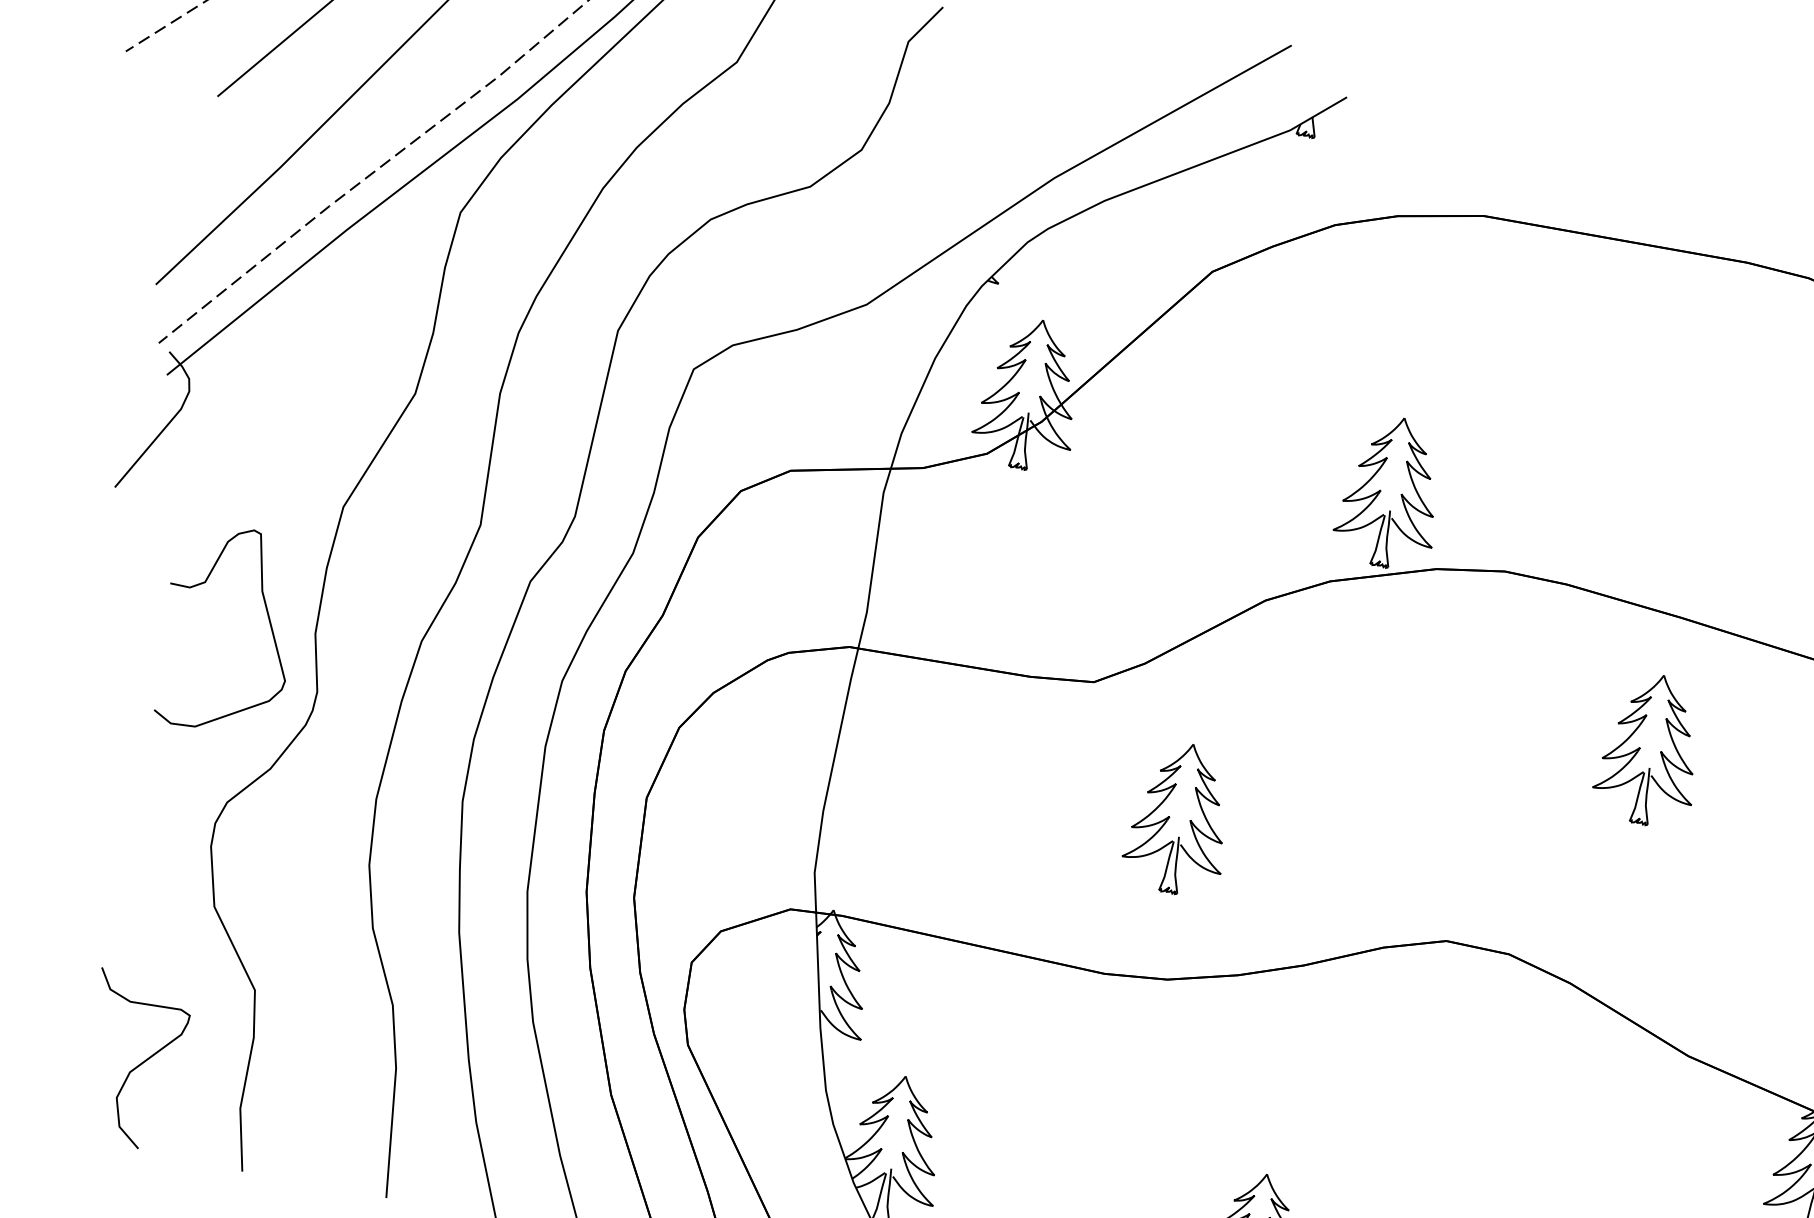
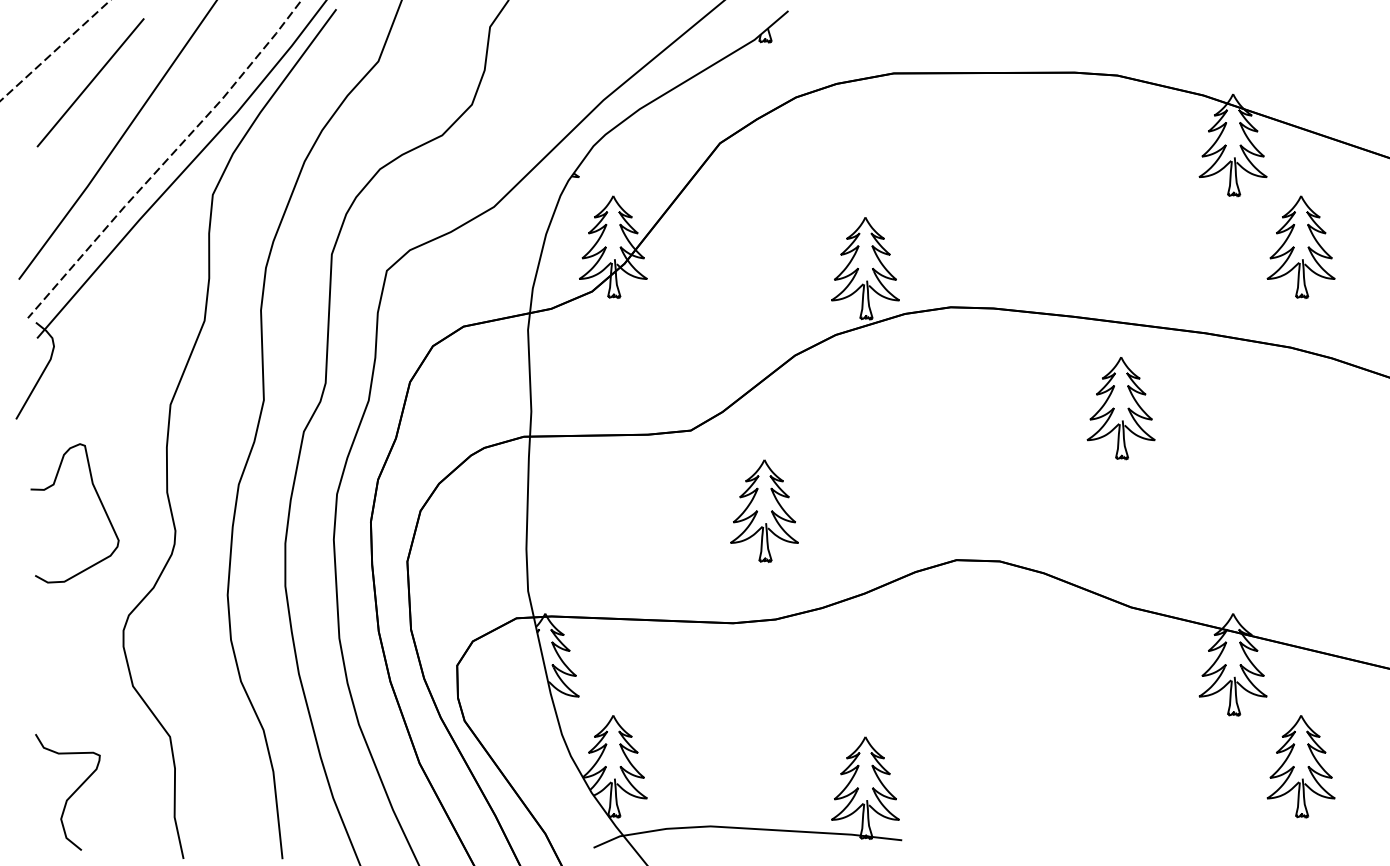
curve: (267, 619) -> (99, 501), moved
part: (1649, 749) -> (1120, 408), moved
curve: (136, 1065) -> (70, 795), moved

